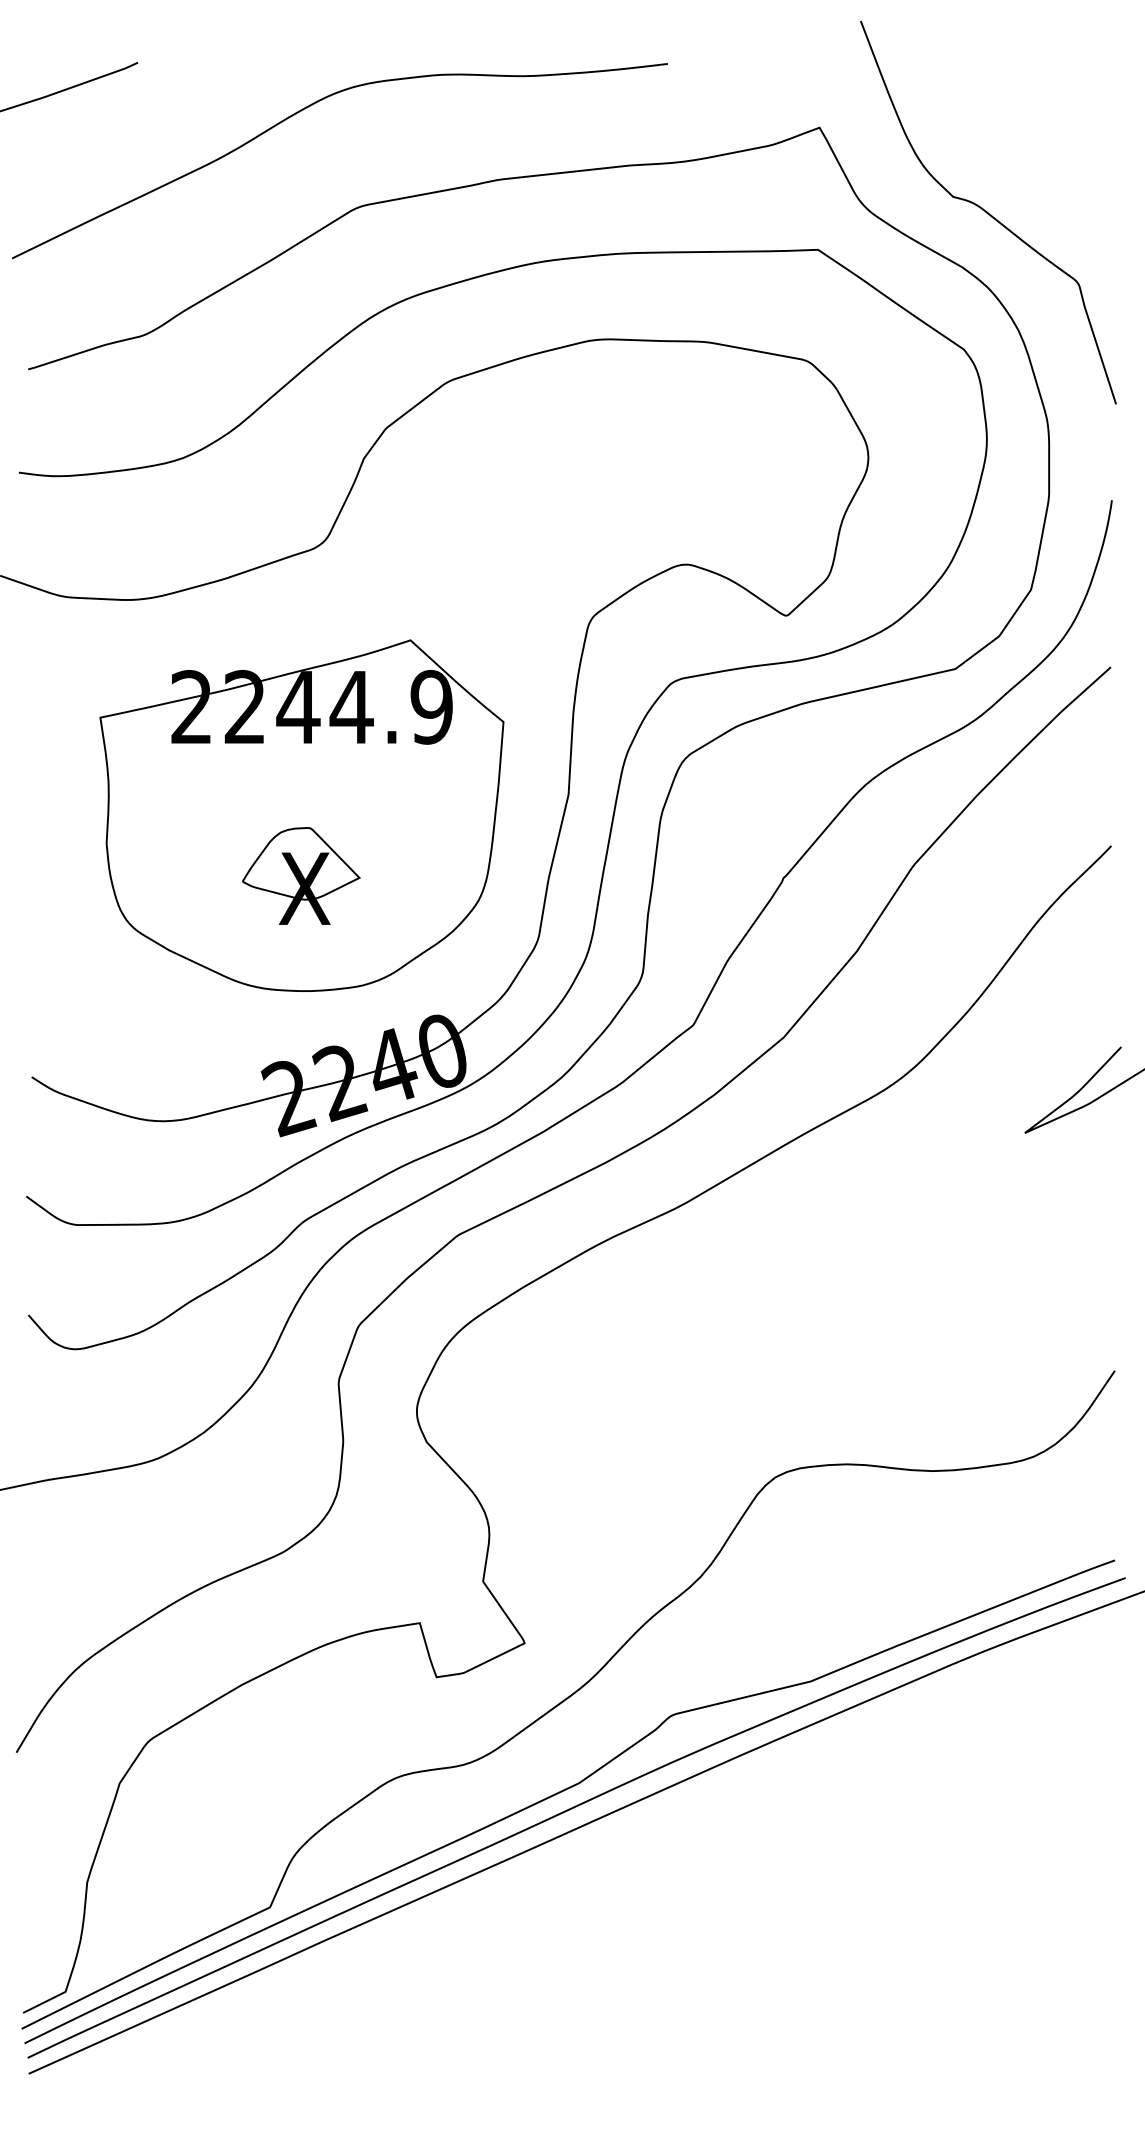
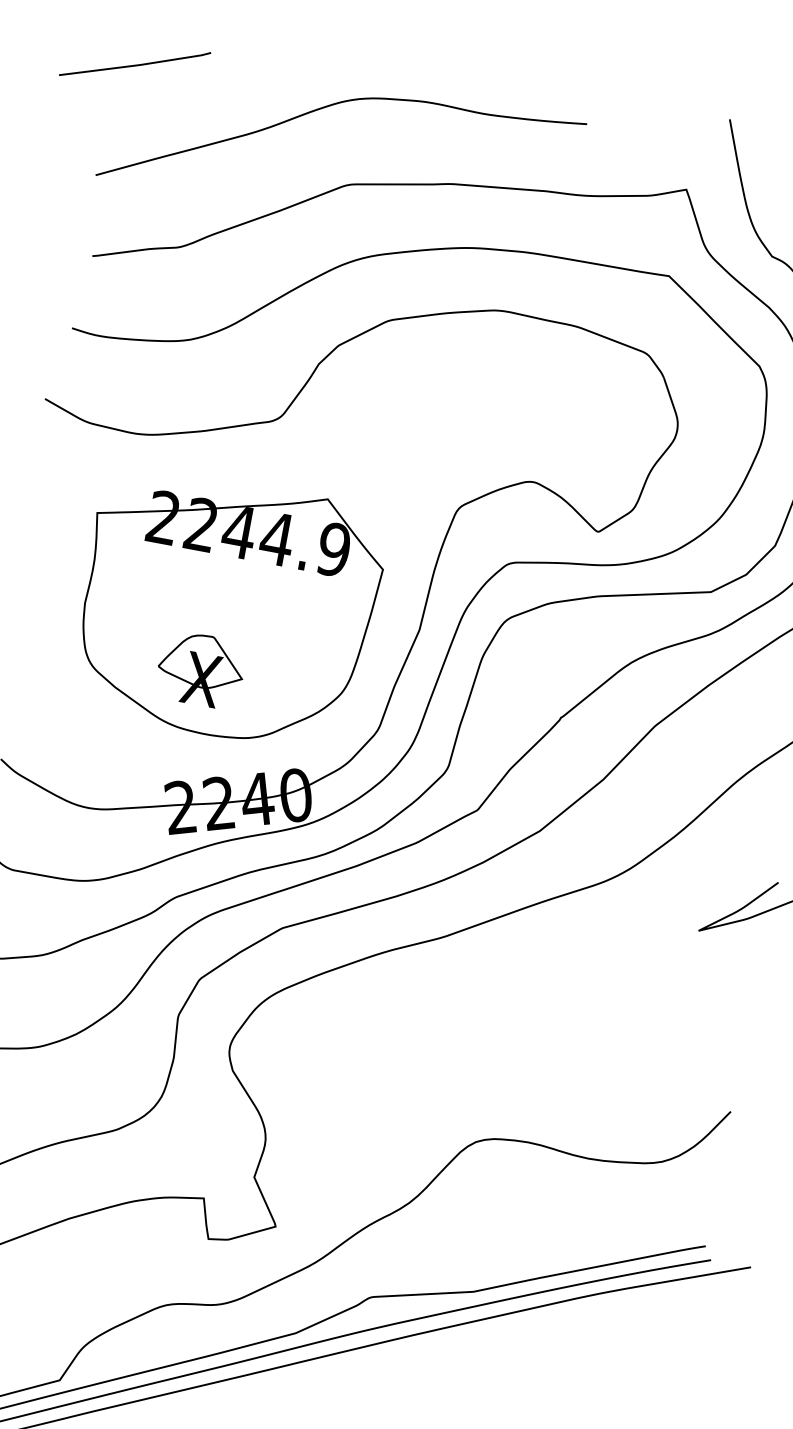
part: (301, 875) -> (201, 669), moved

